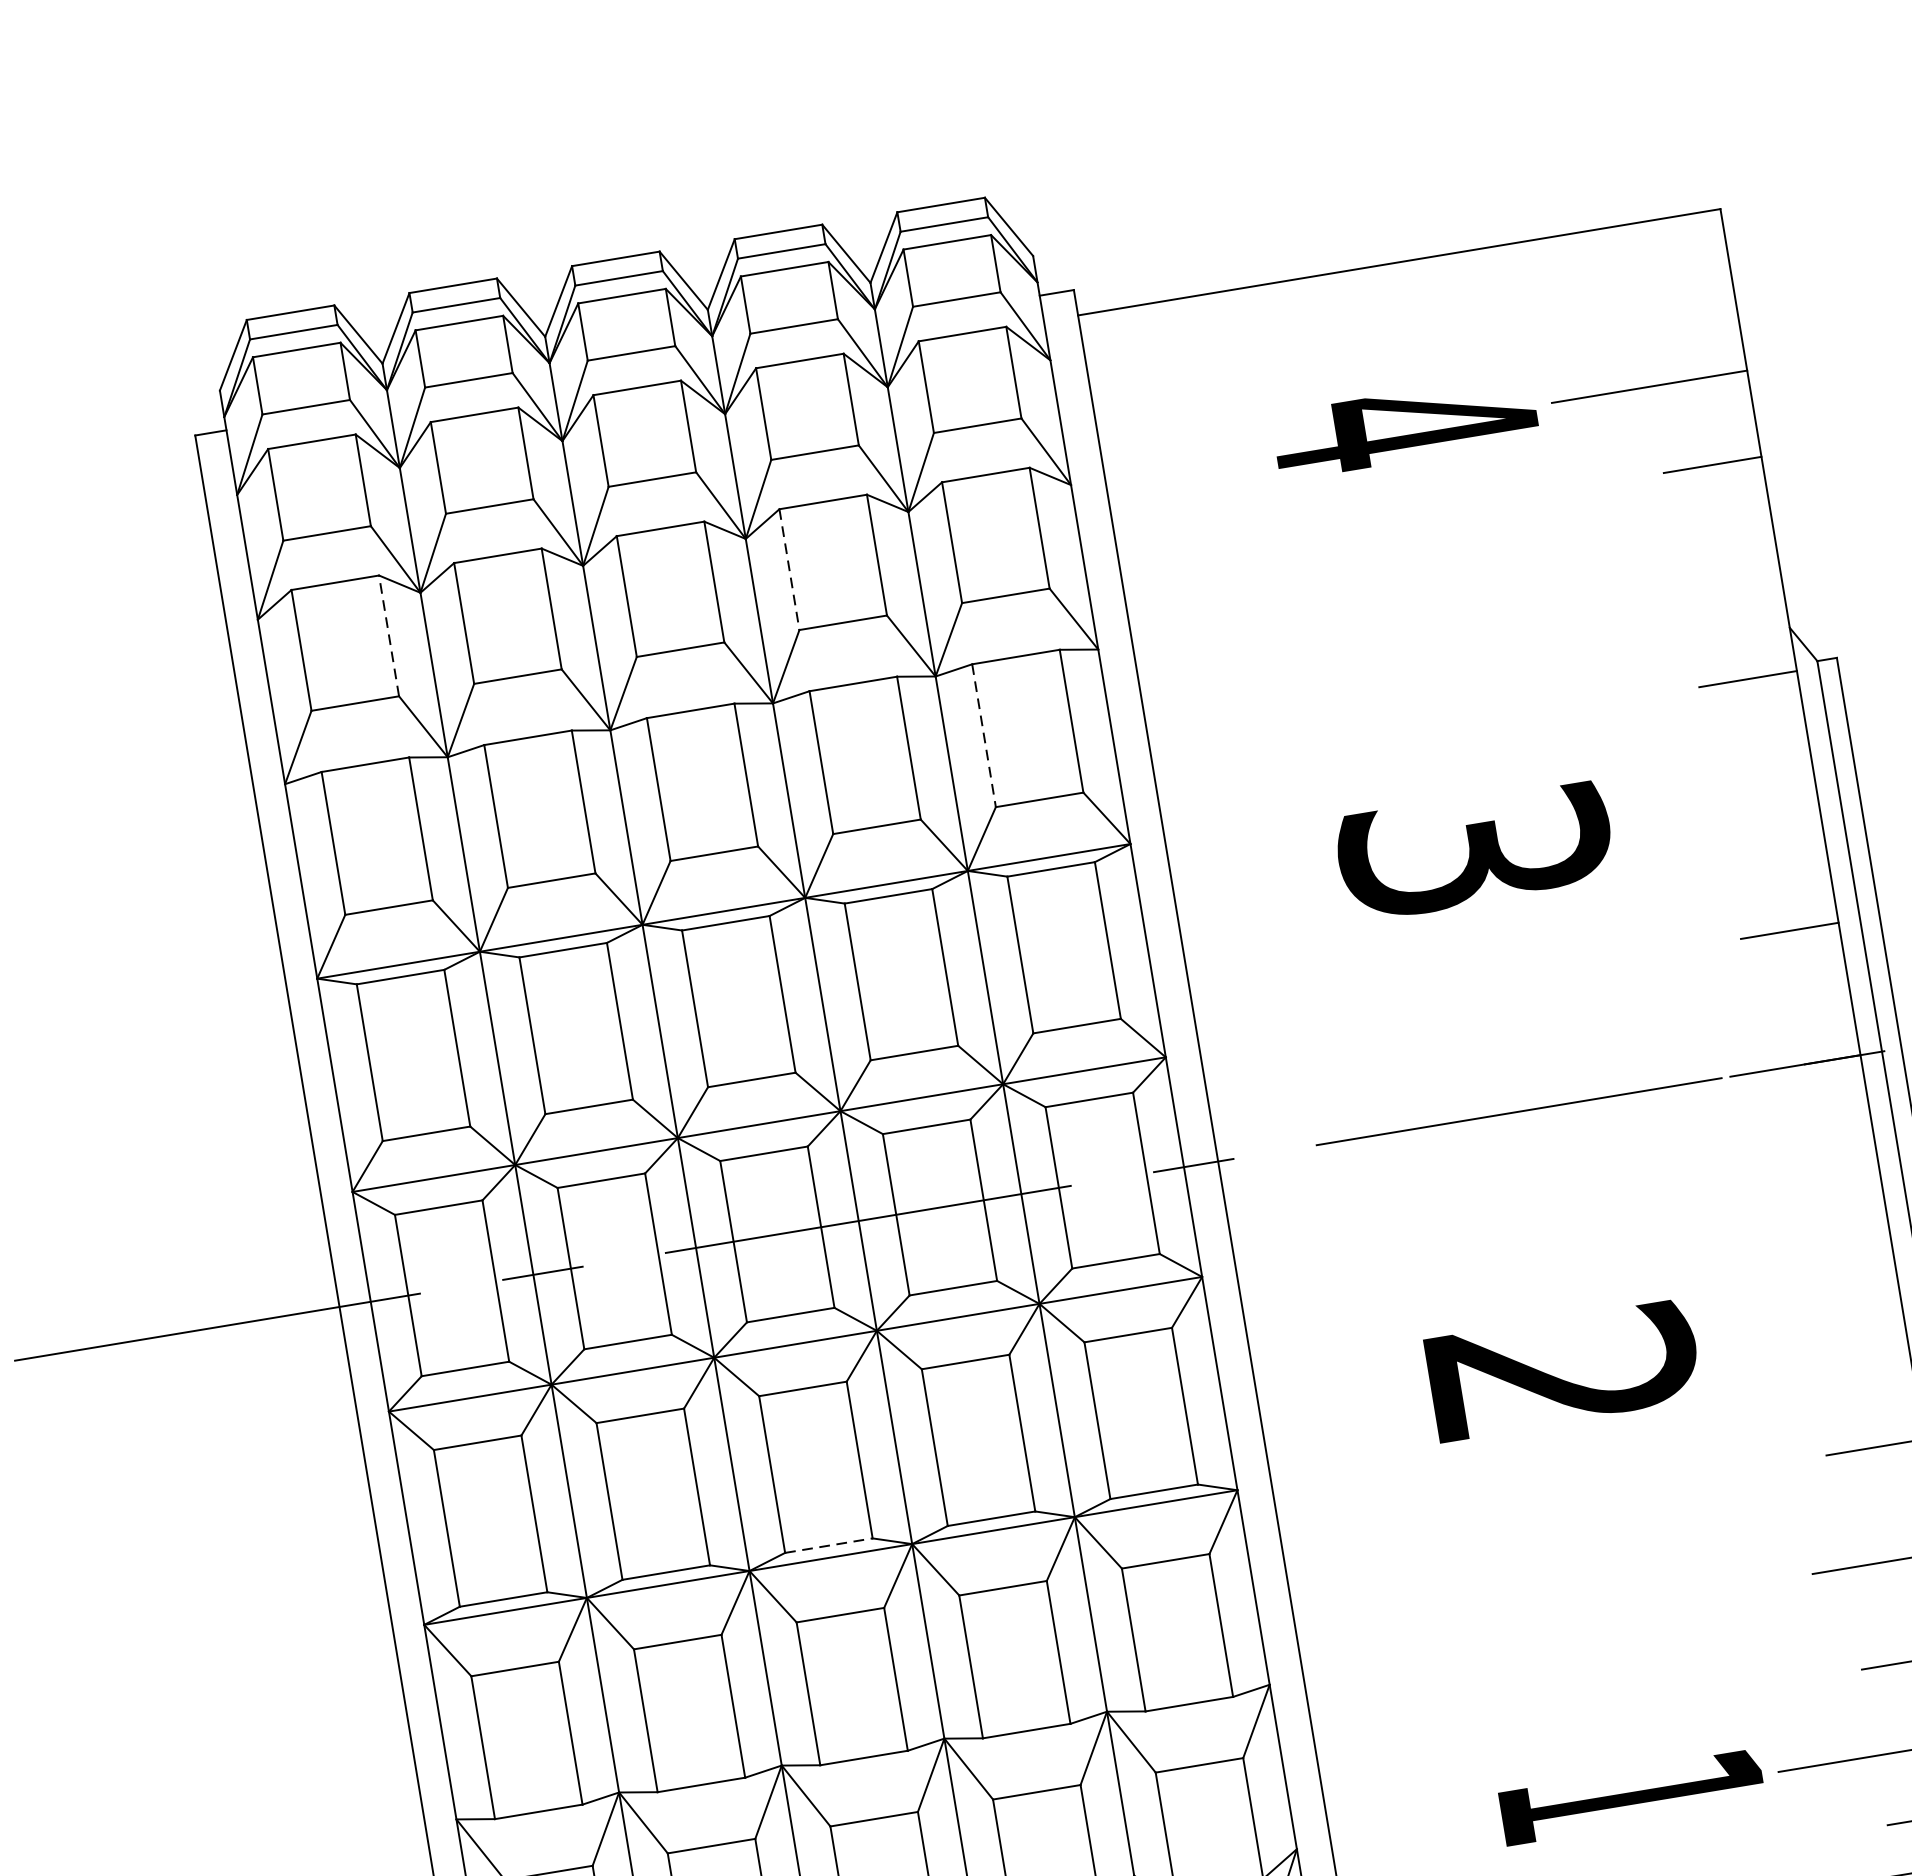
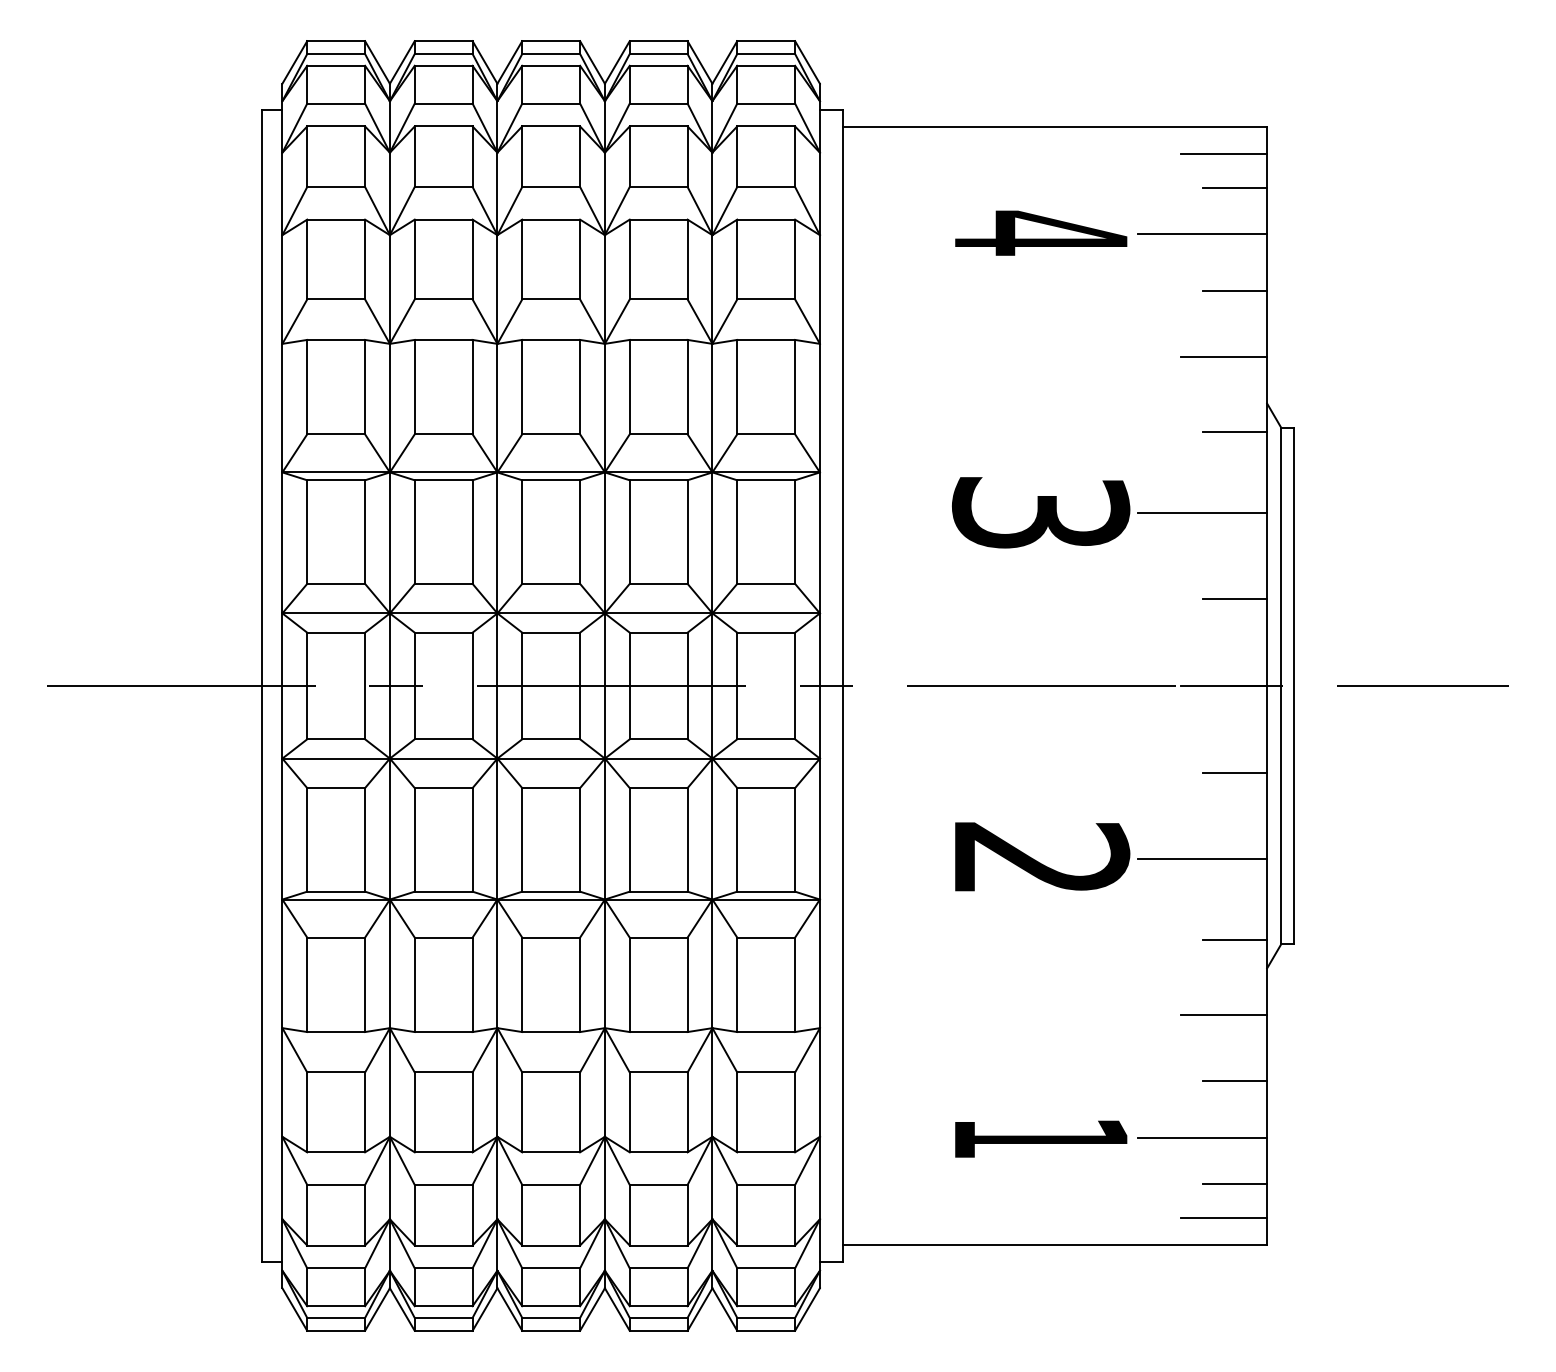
line: (1662, 261) -> (1224, 154), added
line: (1686, 309) -> (1234, 187), added
line: (1713, 568) -> (1224, 357), added
line: (789, 569) -> (629, 259), dashed -> solid
line: (389, 635) -> (365, 259), dashed -> solid
line: (984, 736) -> (737, 387), dashed -> solid
line: (1719, 810) -> (1202, 513), added
line: (1833, 1195) -> (1234, 773), added
line: (1805, 1332) -> (1202, 858), added
line: (829, 1545) -> (551, 891), dashed -> solid

